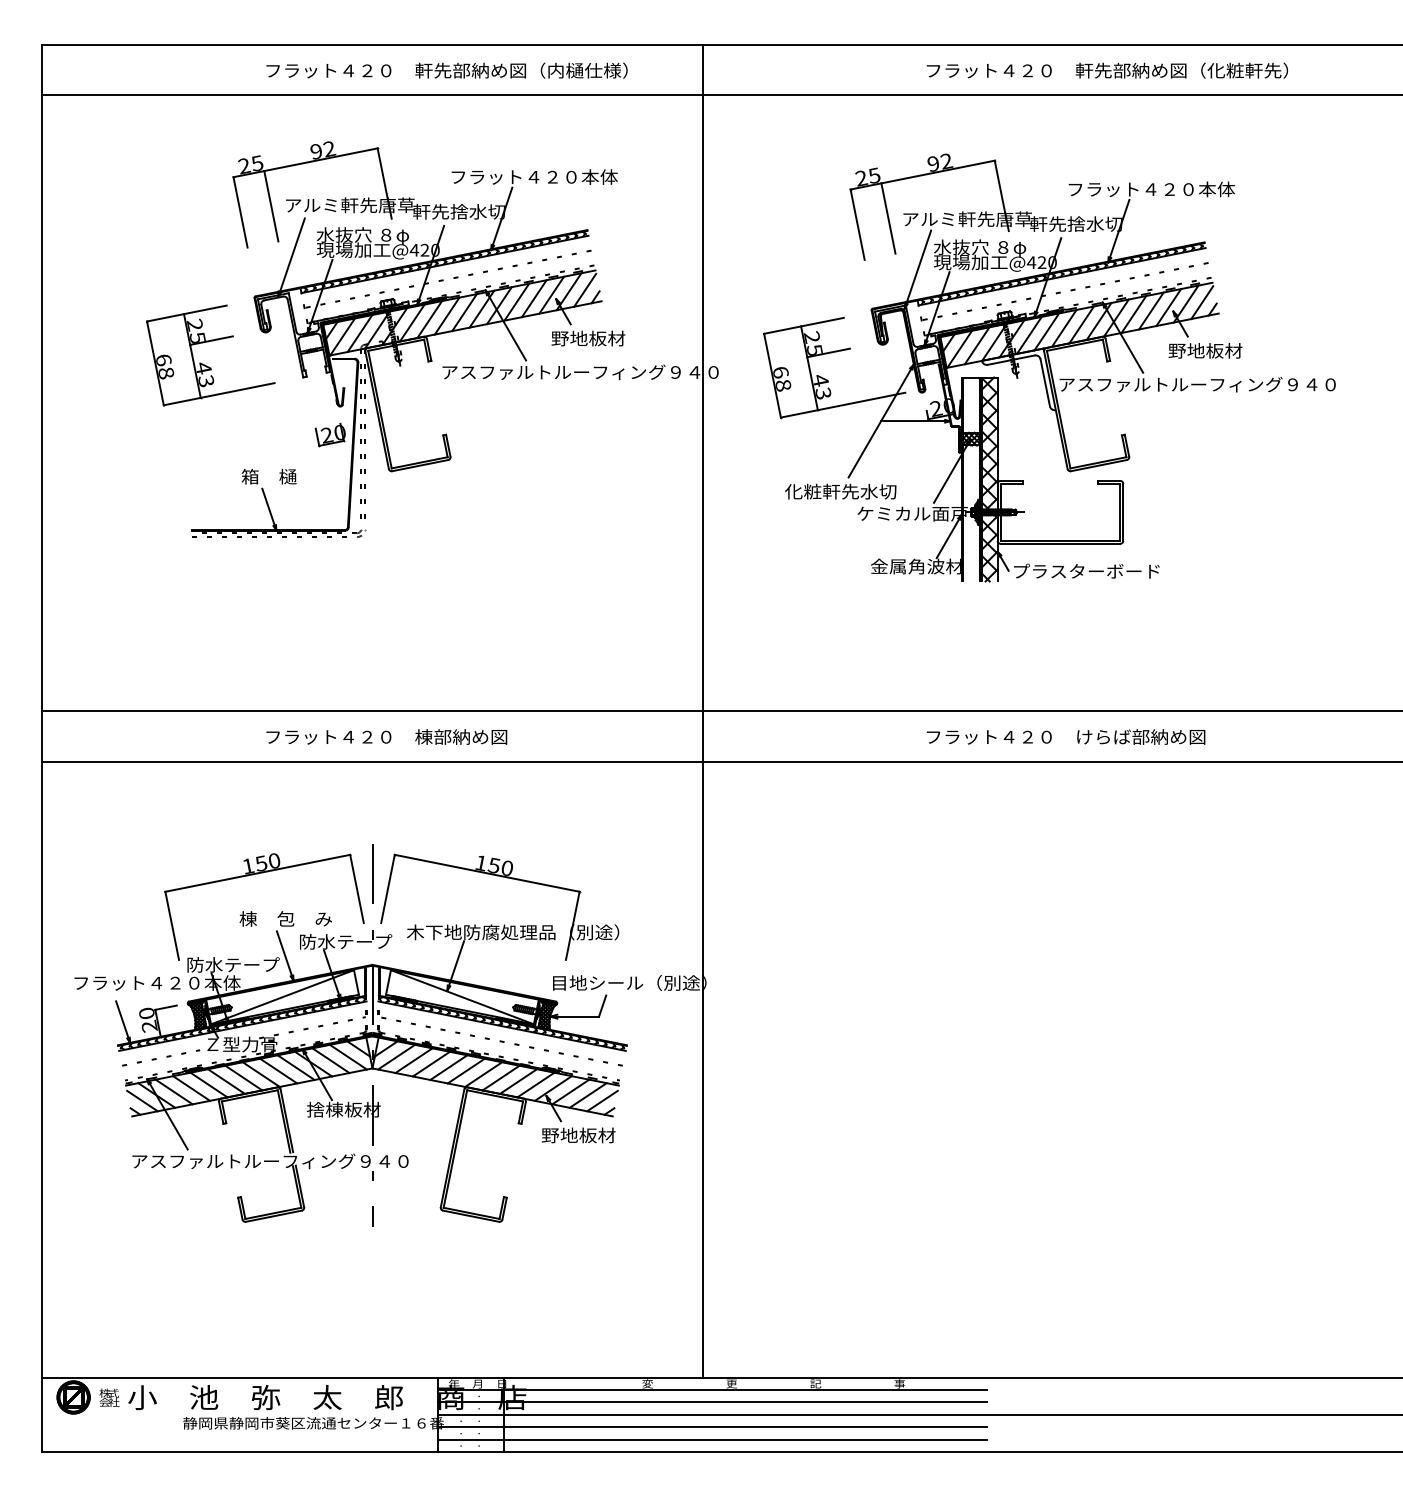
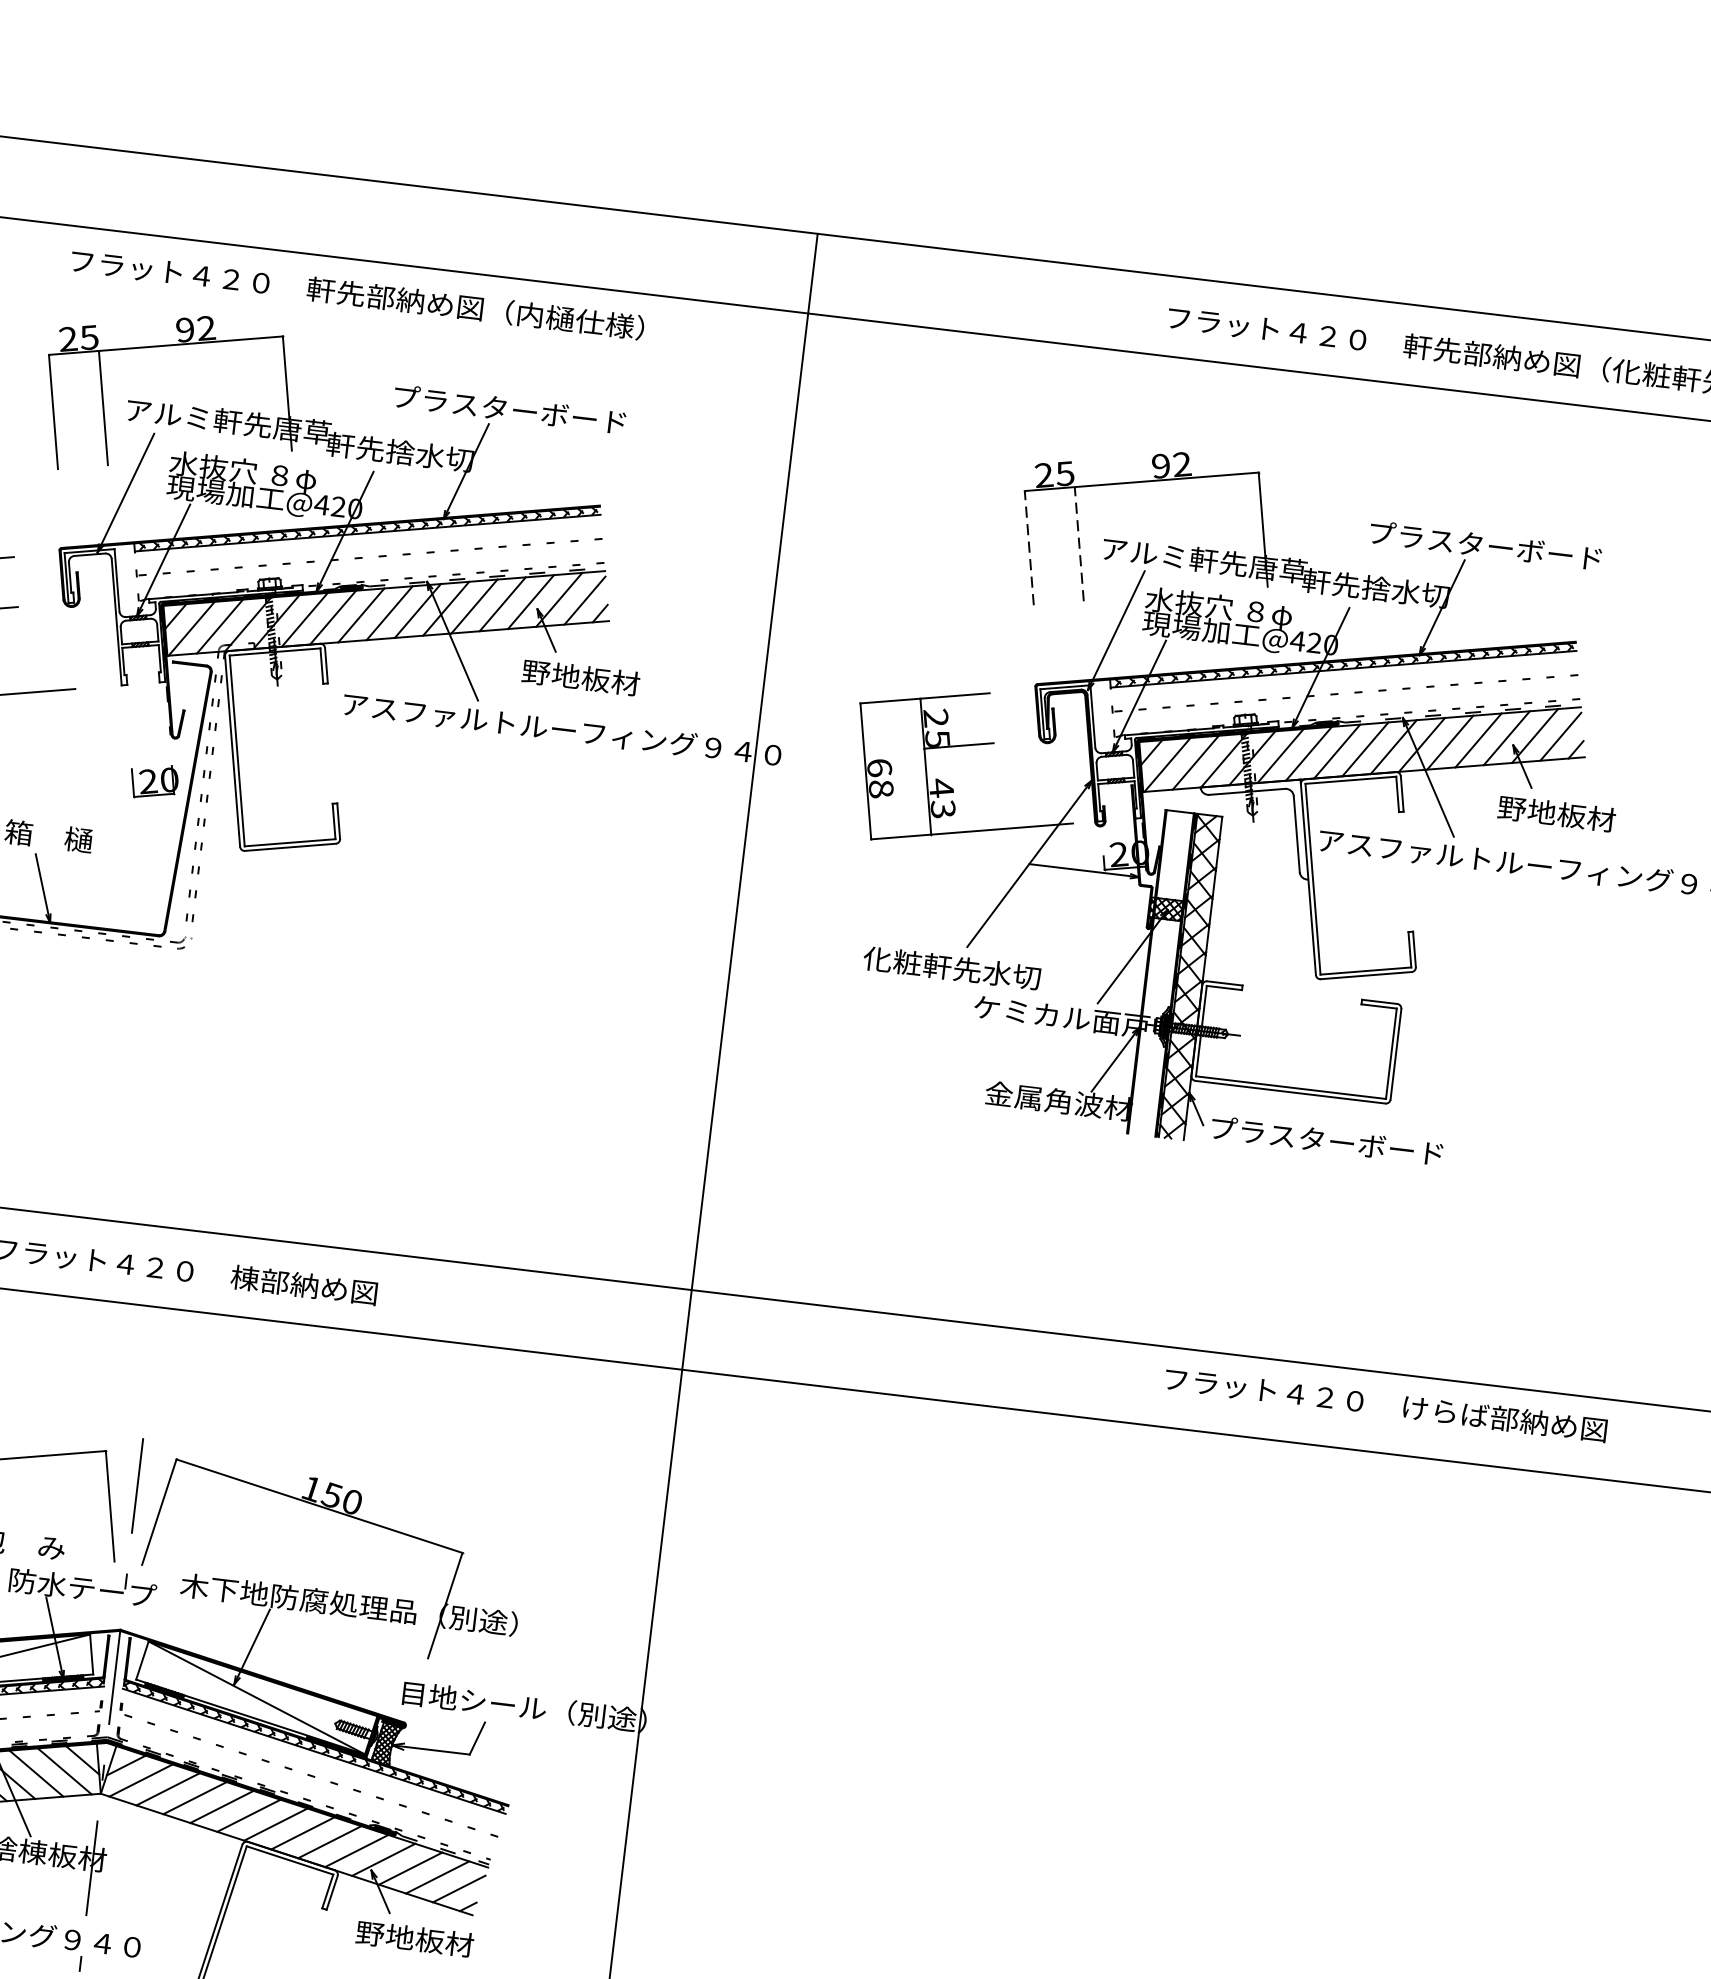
text: (446, 70) -> (356, 293), moved
text: (534, 176) -> (526, 410), フラット４２０本体 -> プラスターボード
text: (1151, 189) -> (1501, 547), フラット４２０本体 -> プラスターボード
line: (888, 218) -> (1079, 544), solid -> dashed
line: (857, 224) -> (1029, 547), solid -> dashed
text: (1066, 736) -> (1386, 1403), moved

